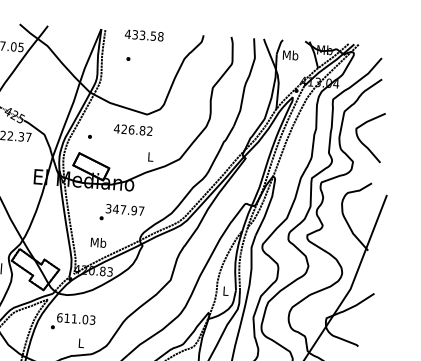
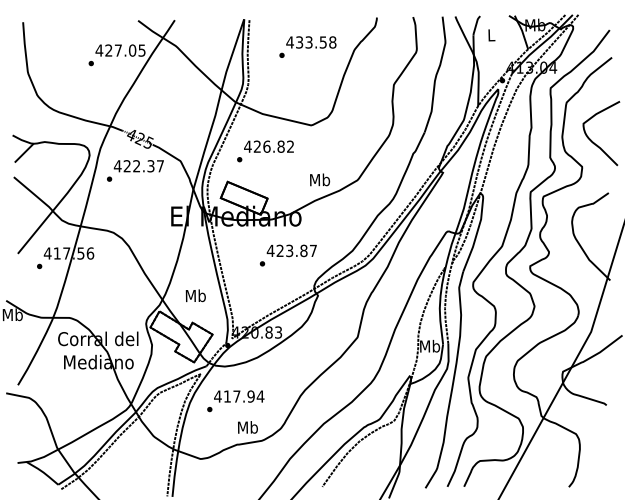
text: (144, 35) -> (311, 42), moved
text: (290, 54) -> (491, 34), Mb -> L
text: (132, 129) -> (268, 146), moved
text: (151, 156) -> (320, 179), L -> Mb
text: (120, 209) -> (286, 250), 347.97 -> 423.87
text: (98, 242) -> (195, 295), moved
text: (226, 290) -> (430, 345), L -> Mb
text: (76, 318) -> (239, 396), 611.03 -> 417.94
text: (80, 343) -> (247, 427), L -> Mb

